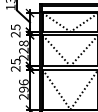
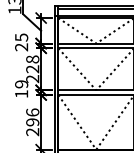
text: (15, 64) -> (21, 88), 25 -> 19

